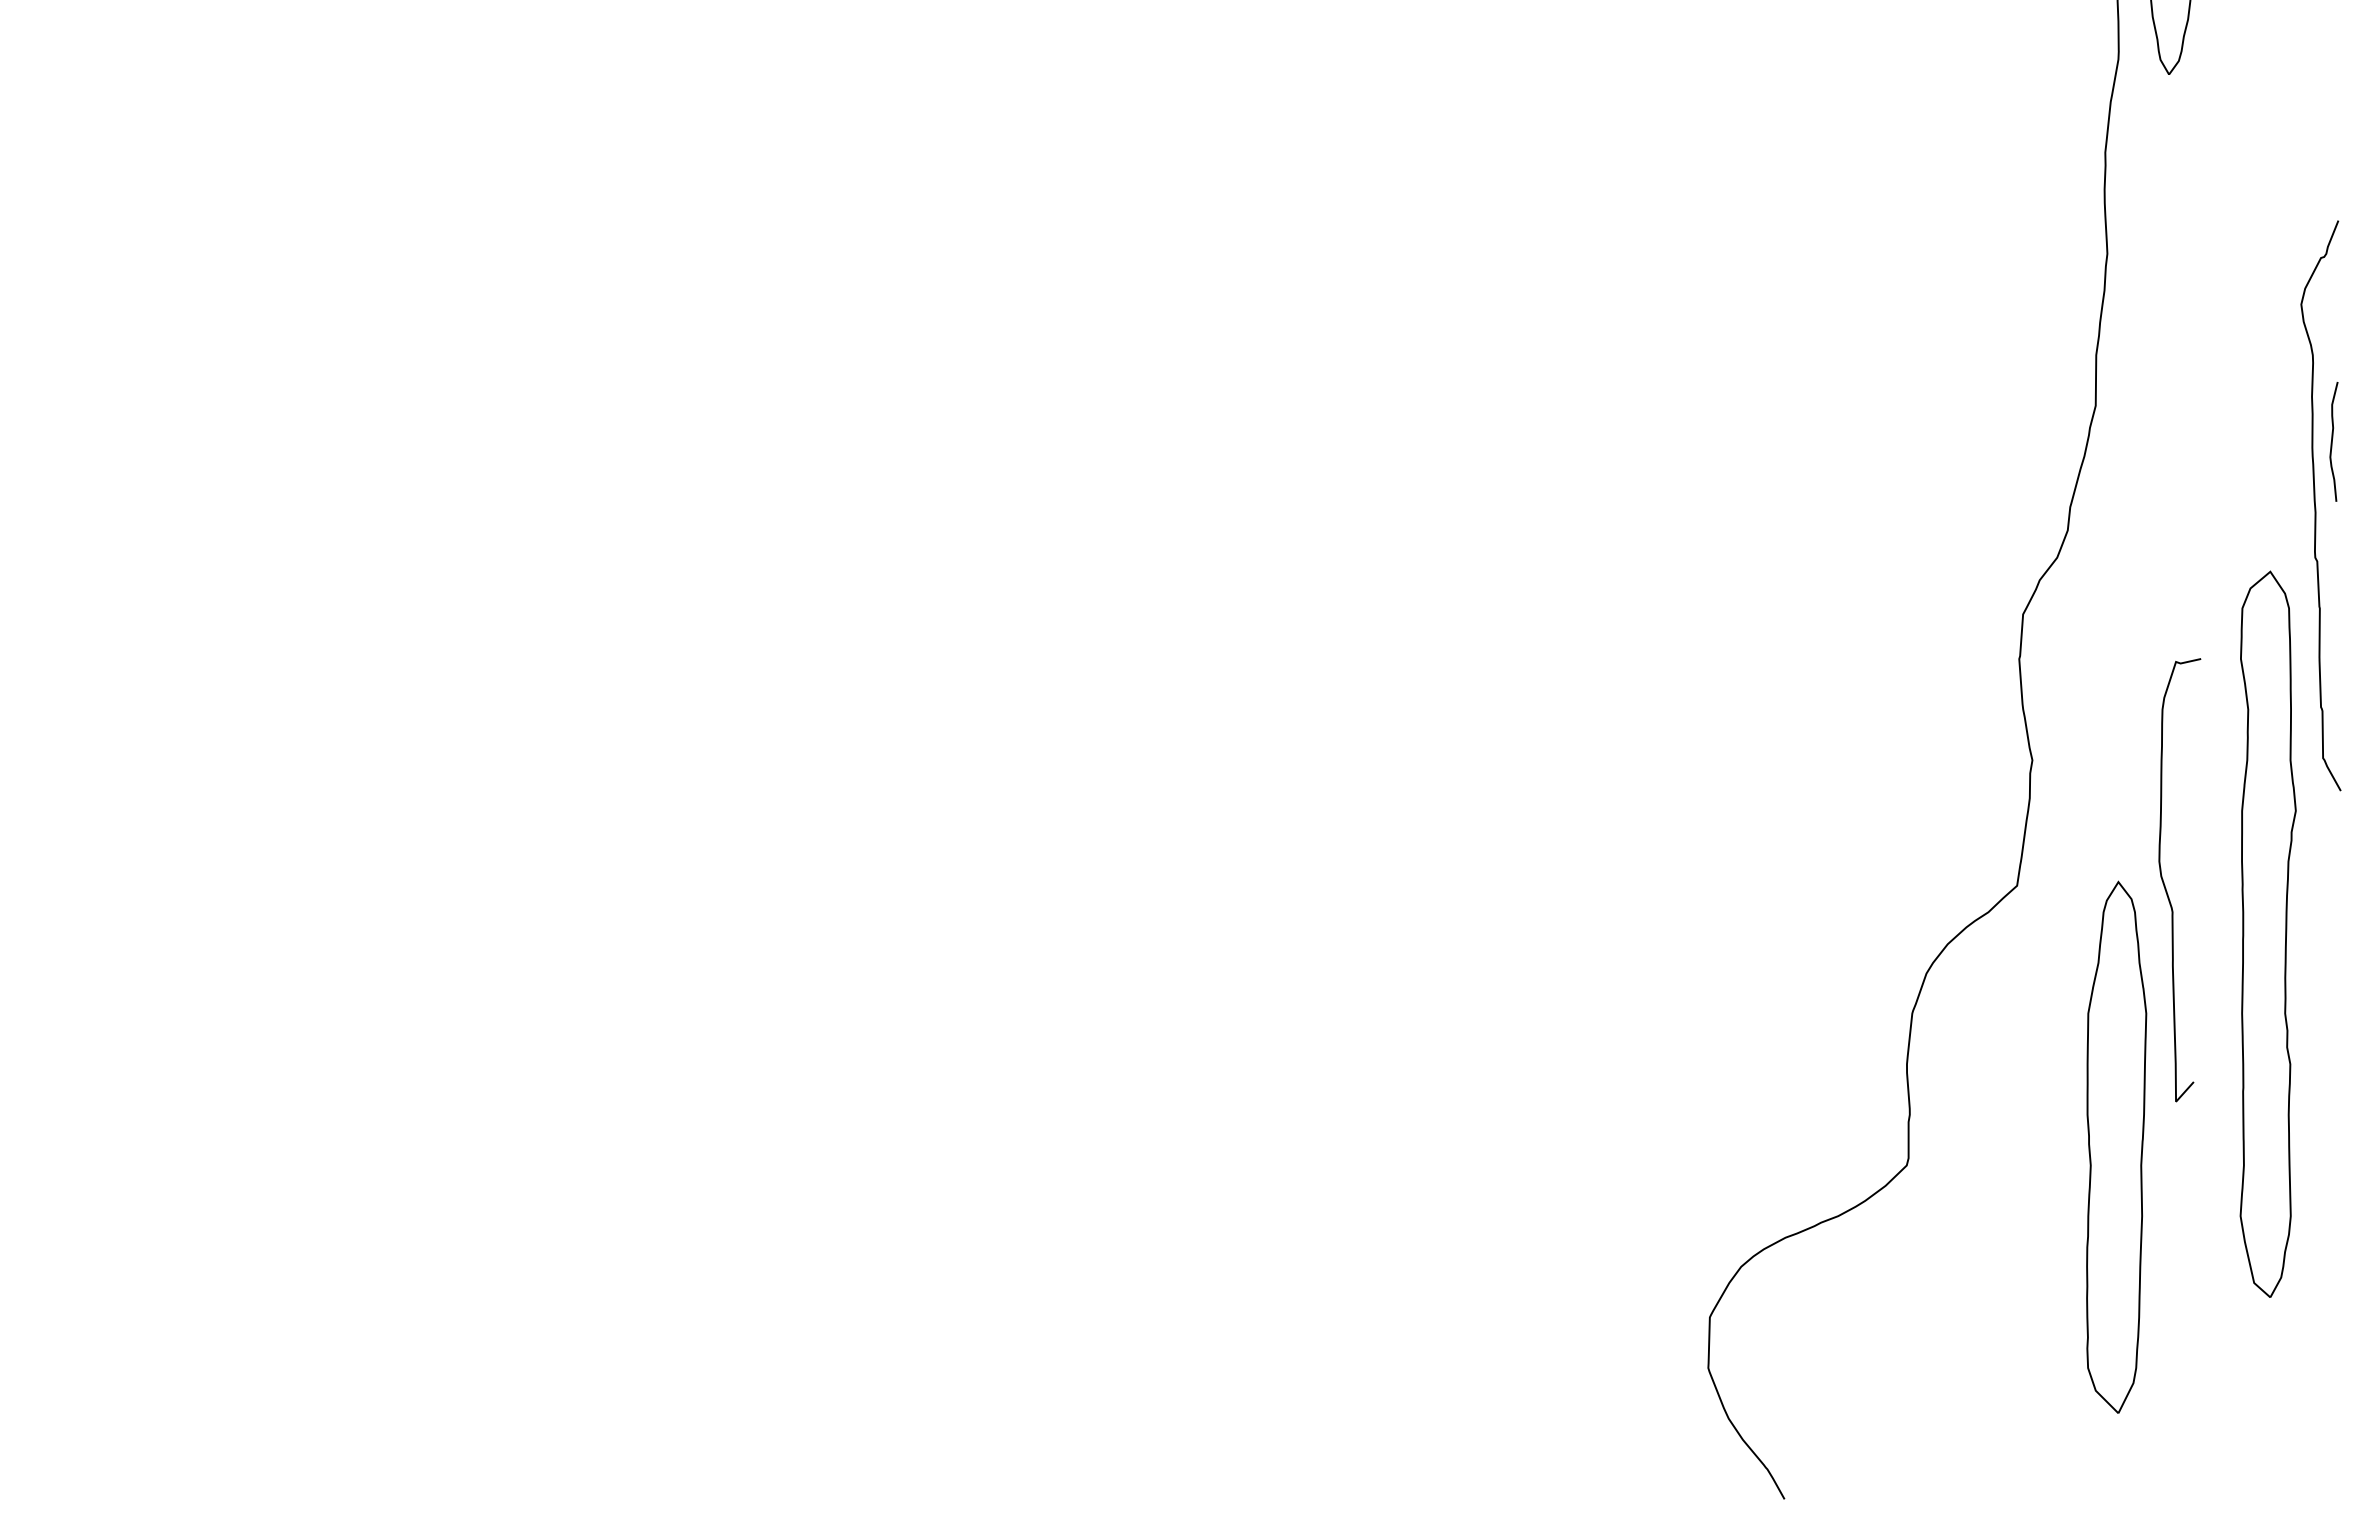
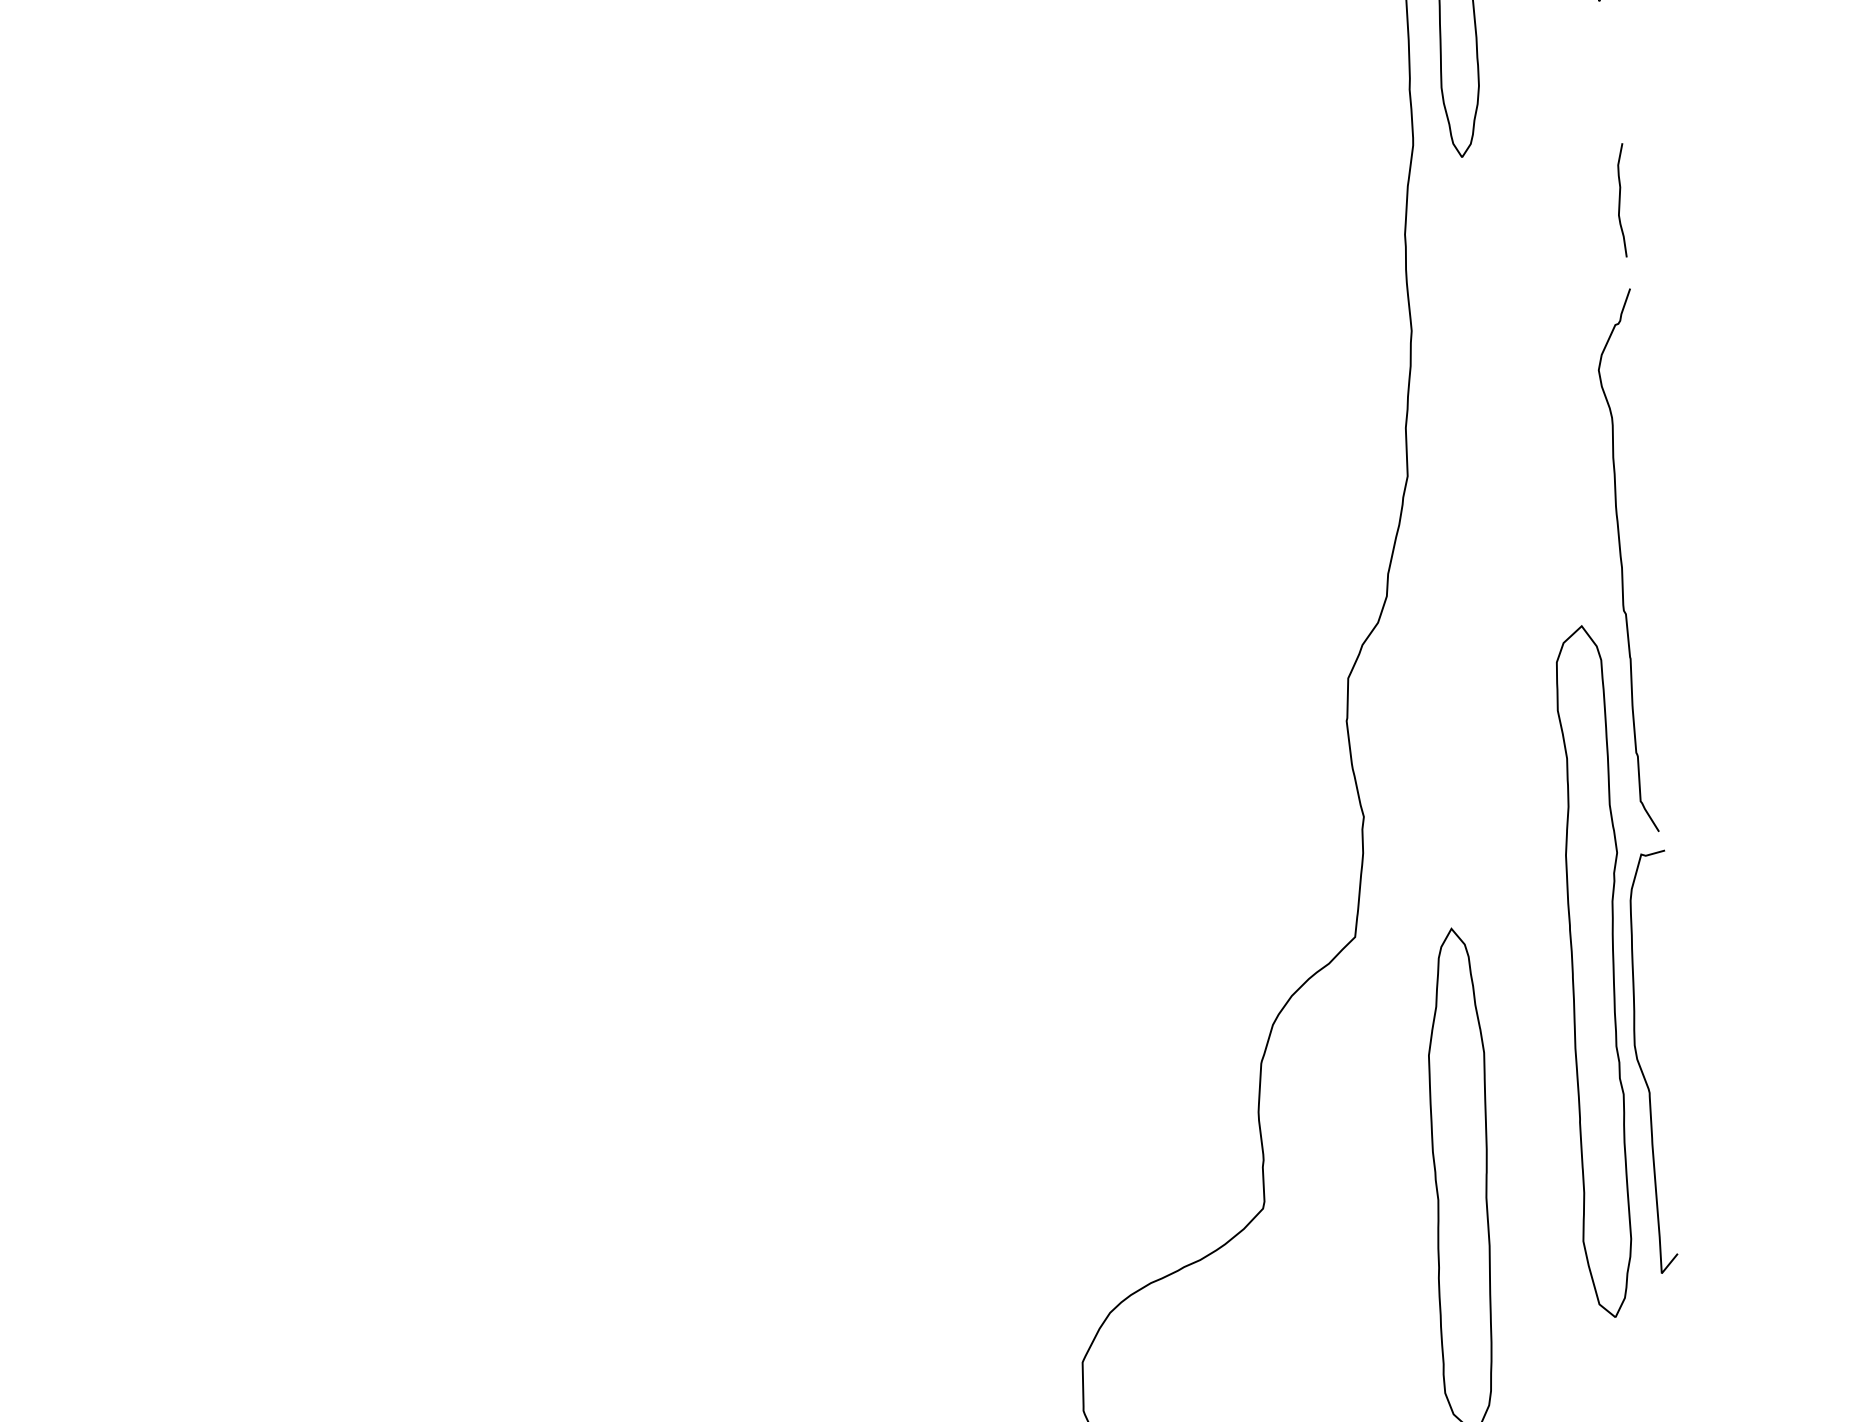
curve: (2332, 441) -> (1620, 200), moved
curve: (2165, 885) -> (1641, 1067), moved

